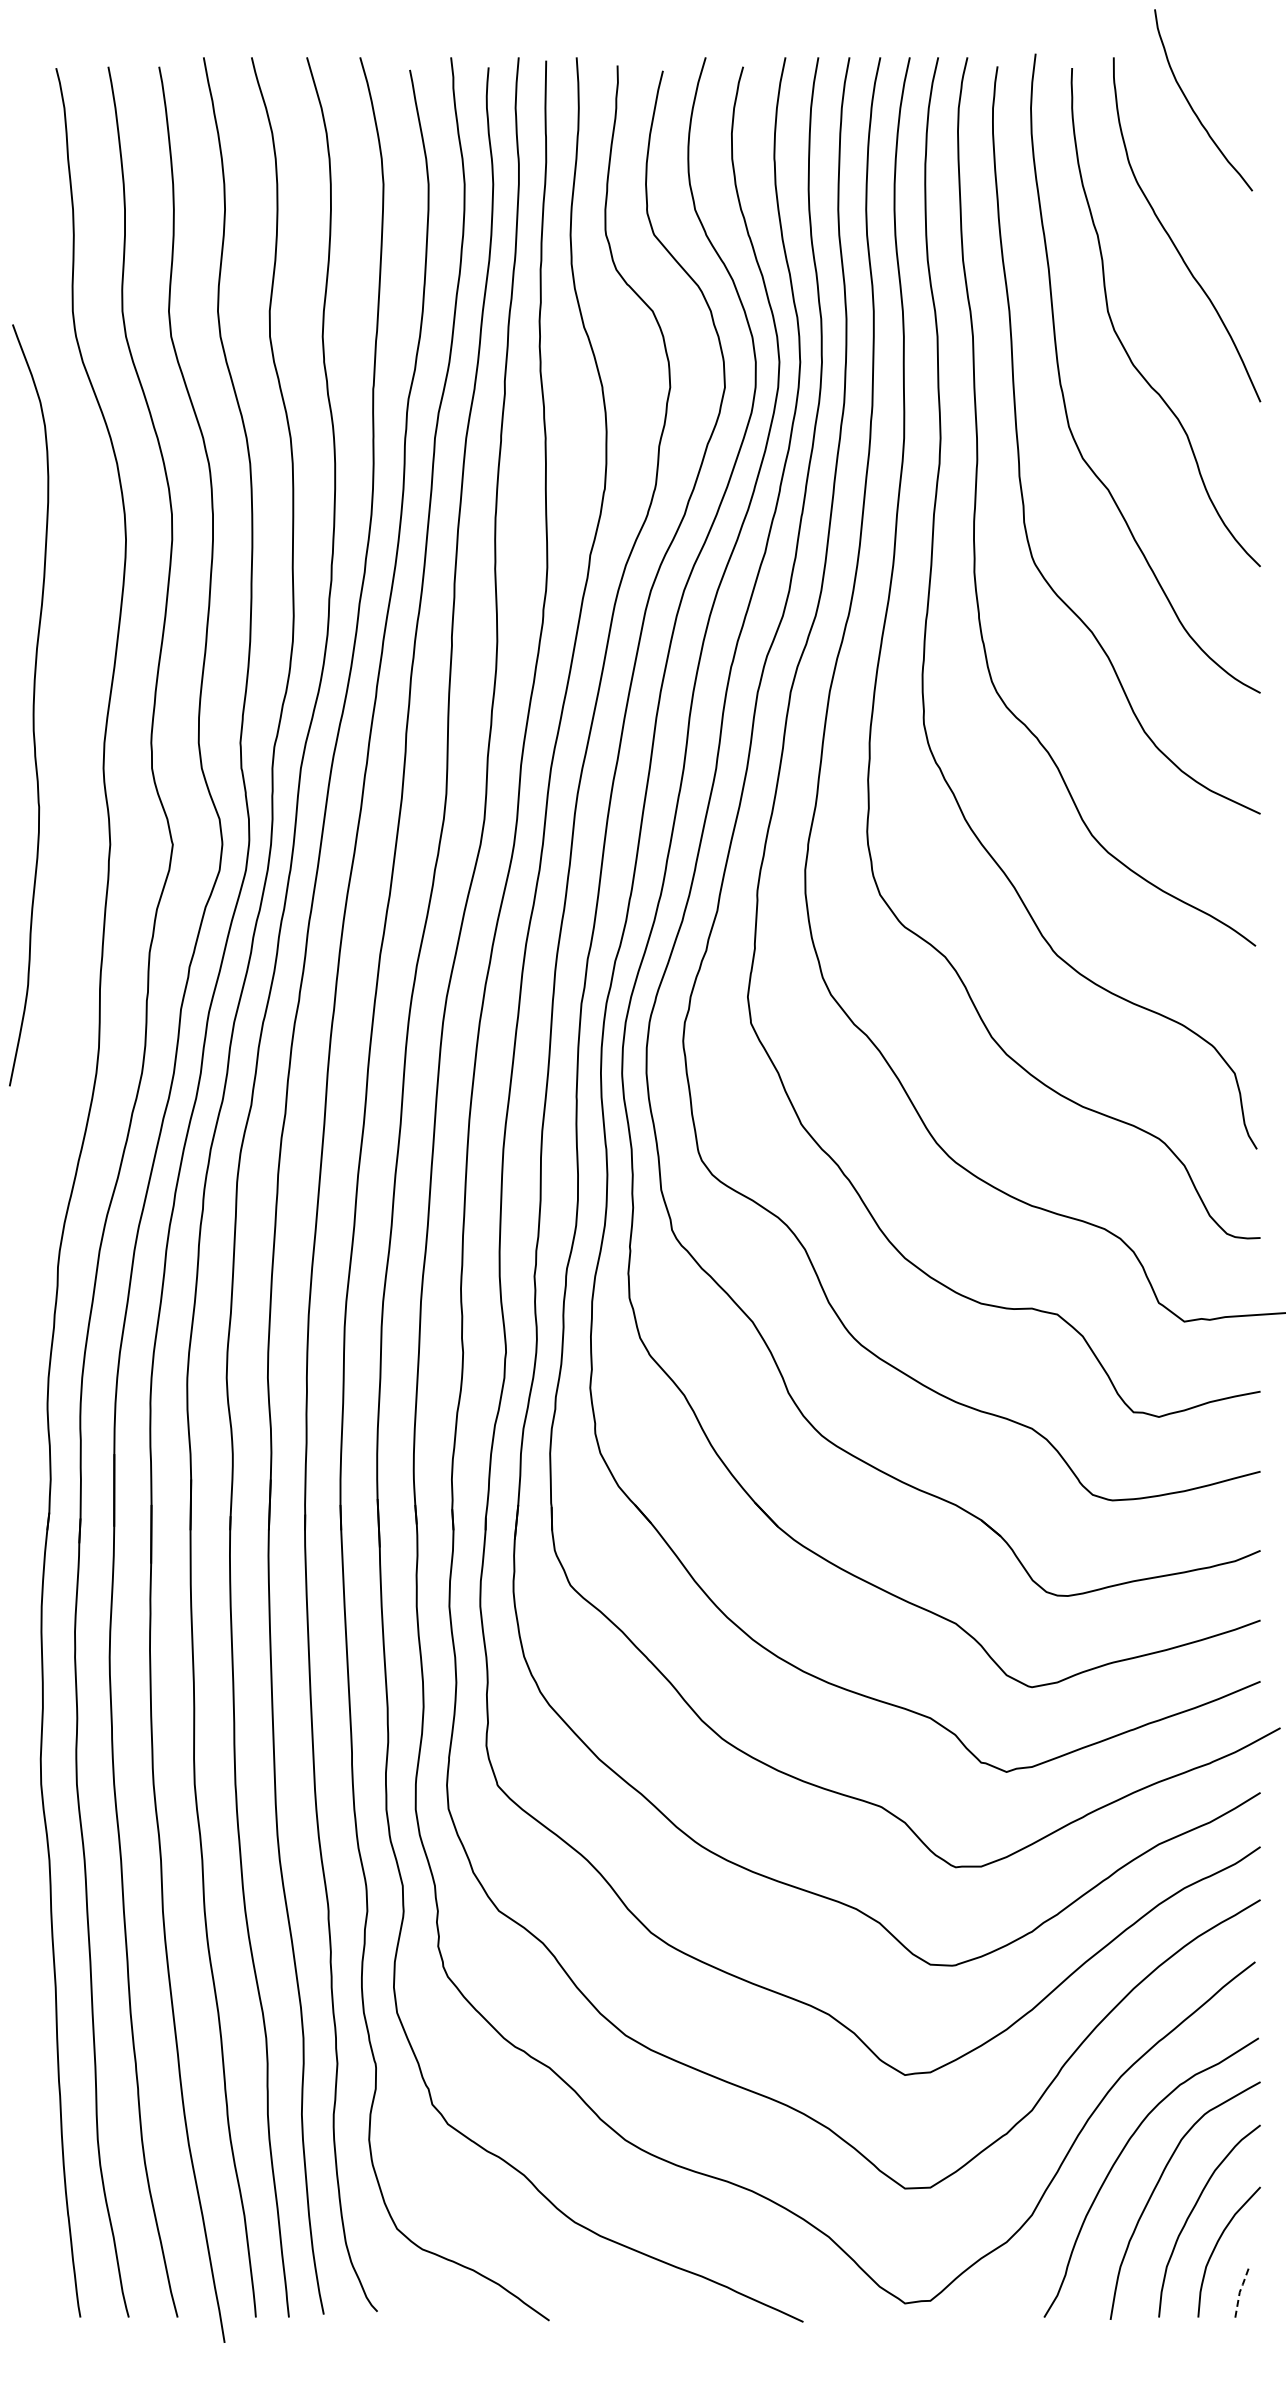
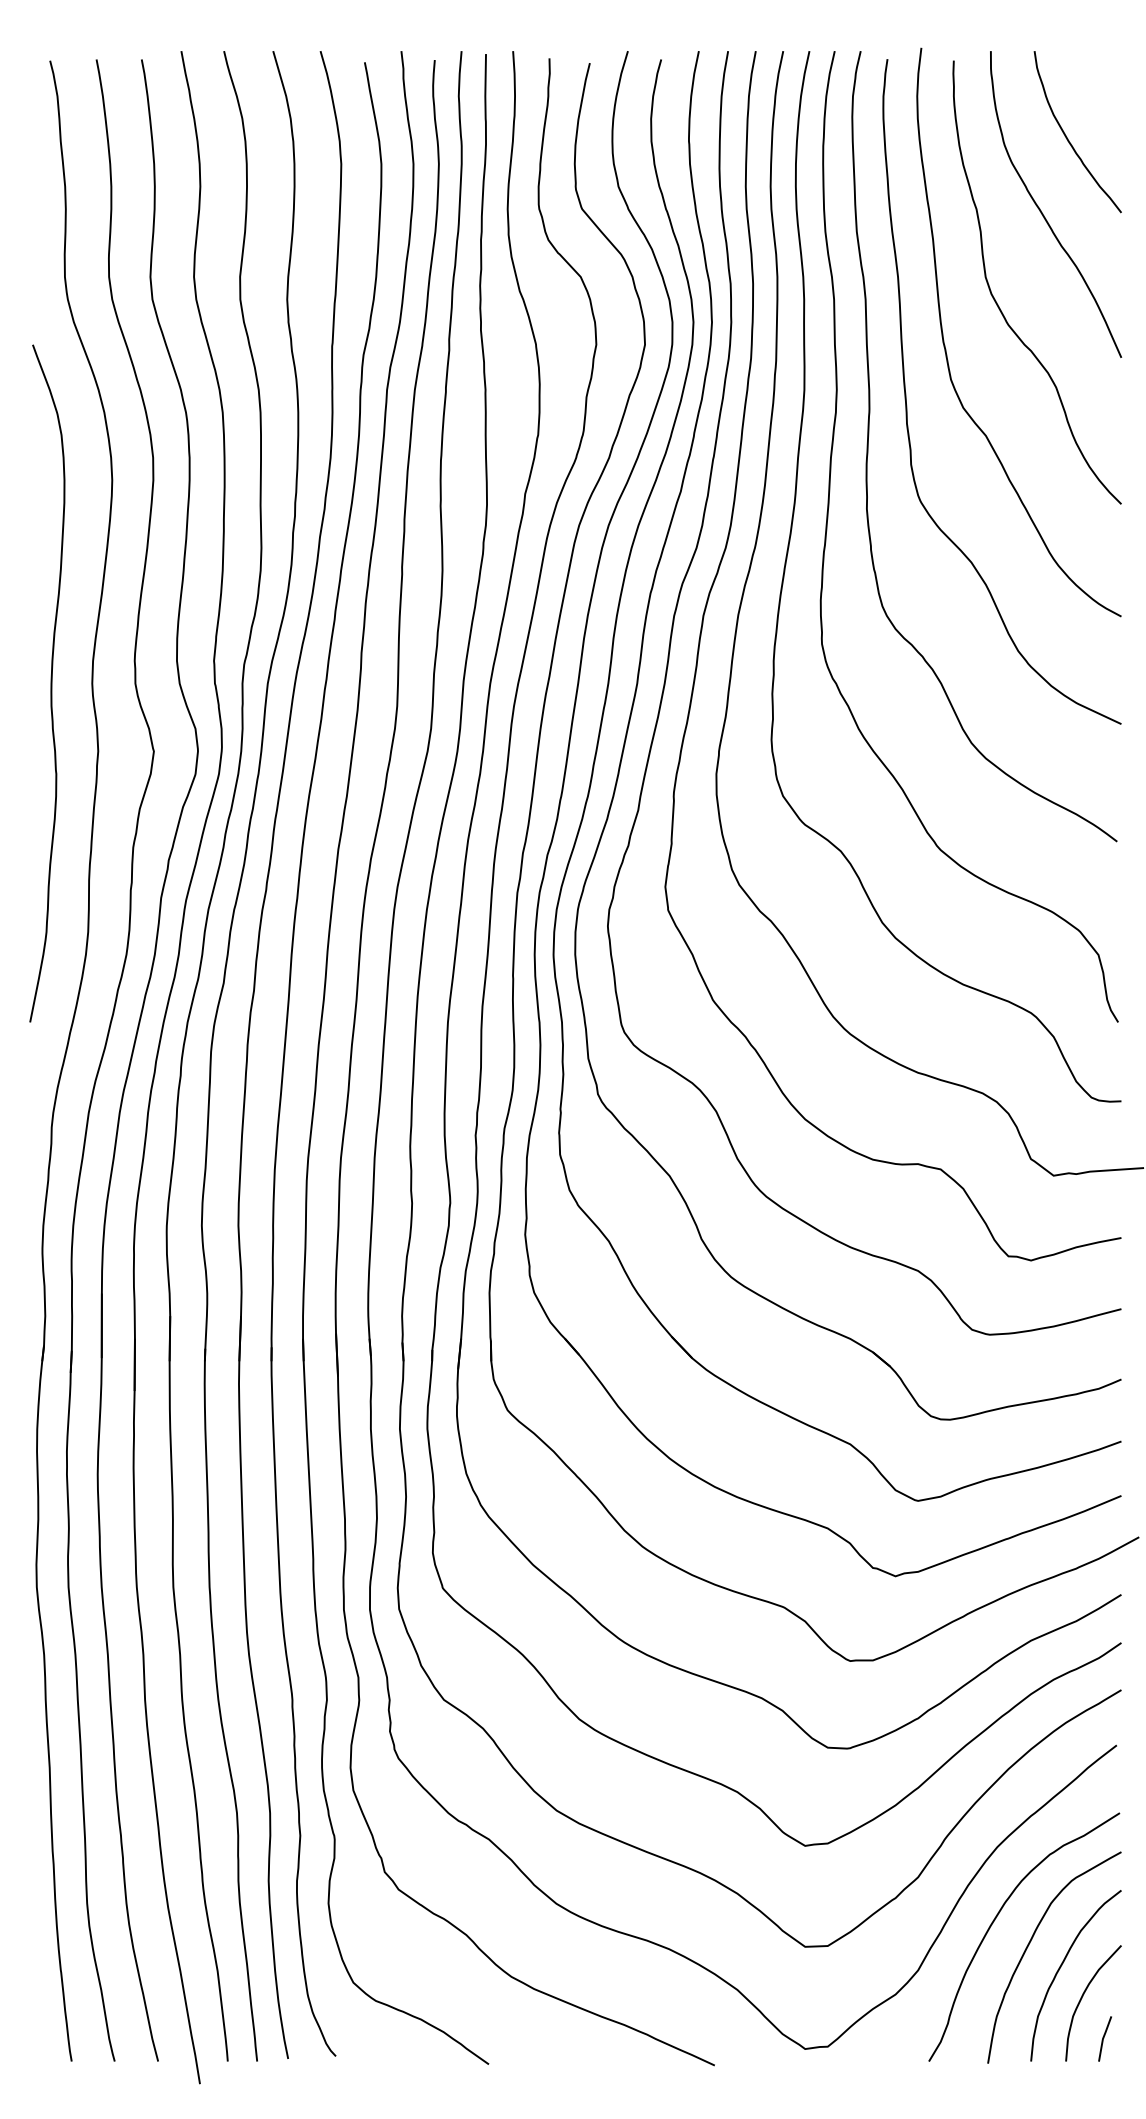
curve: (1191, 105) -> (1067, 136), moved
curve: (32, 705) -> (50, 683), moved
line: (1240, 2291) -> (1103, 2038), dashed -> solid

